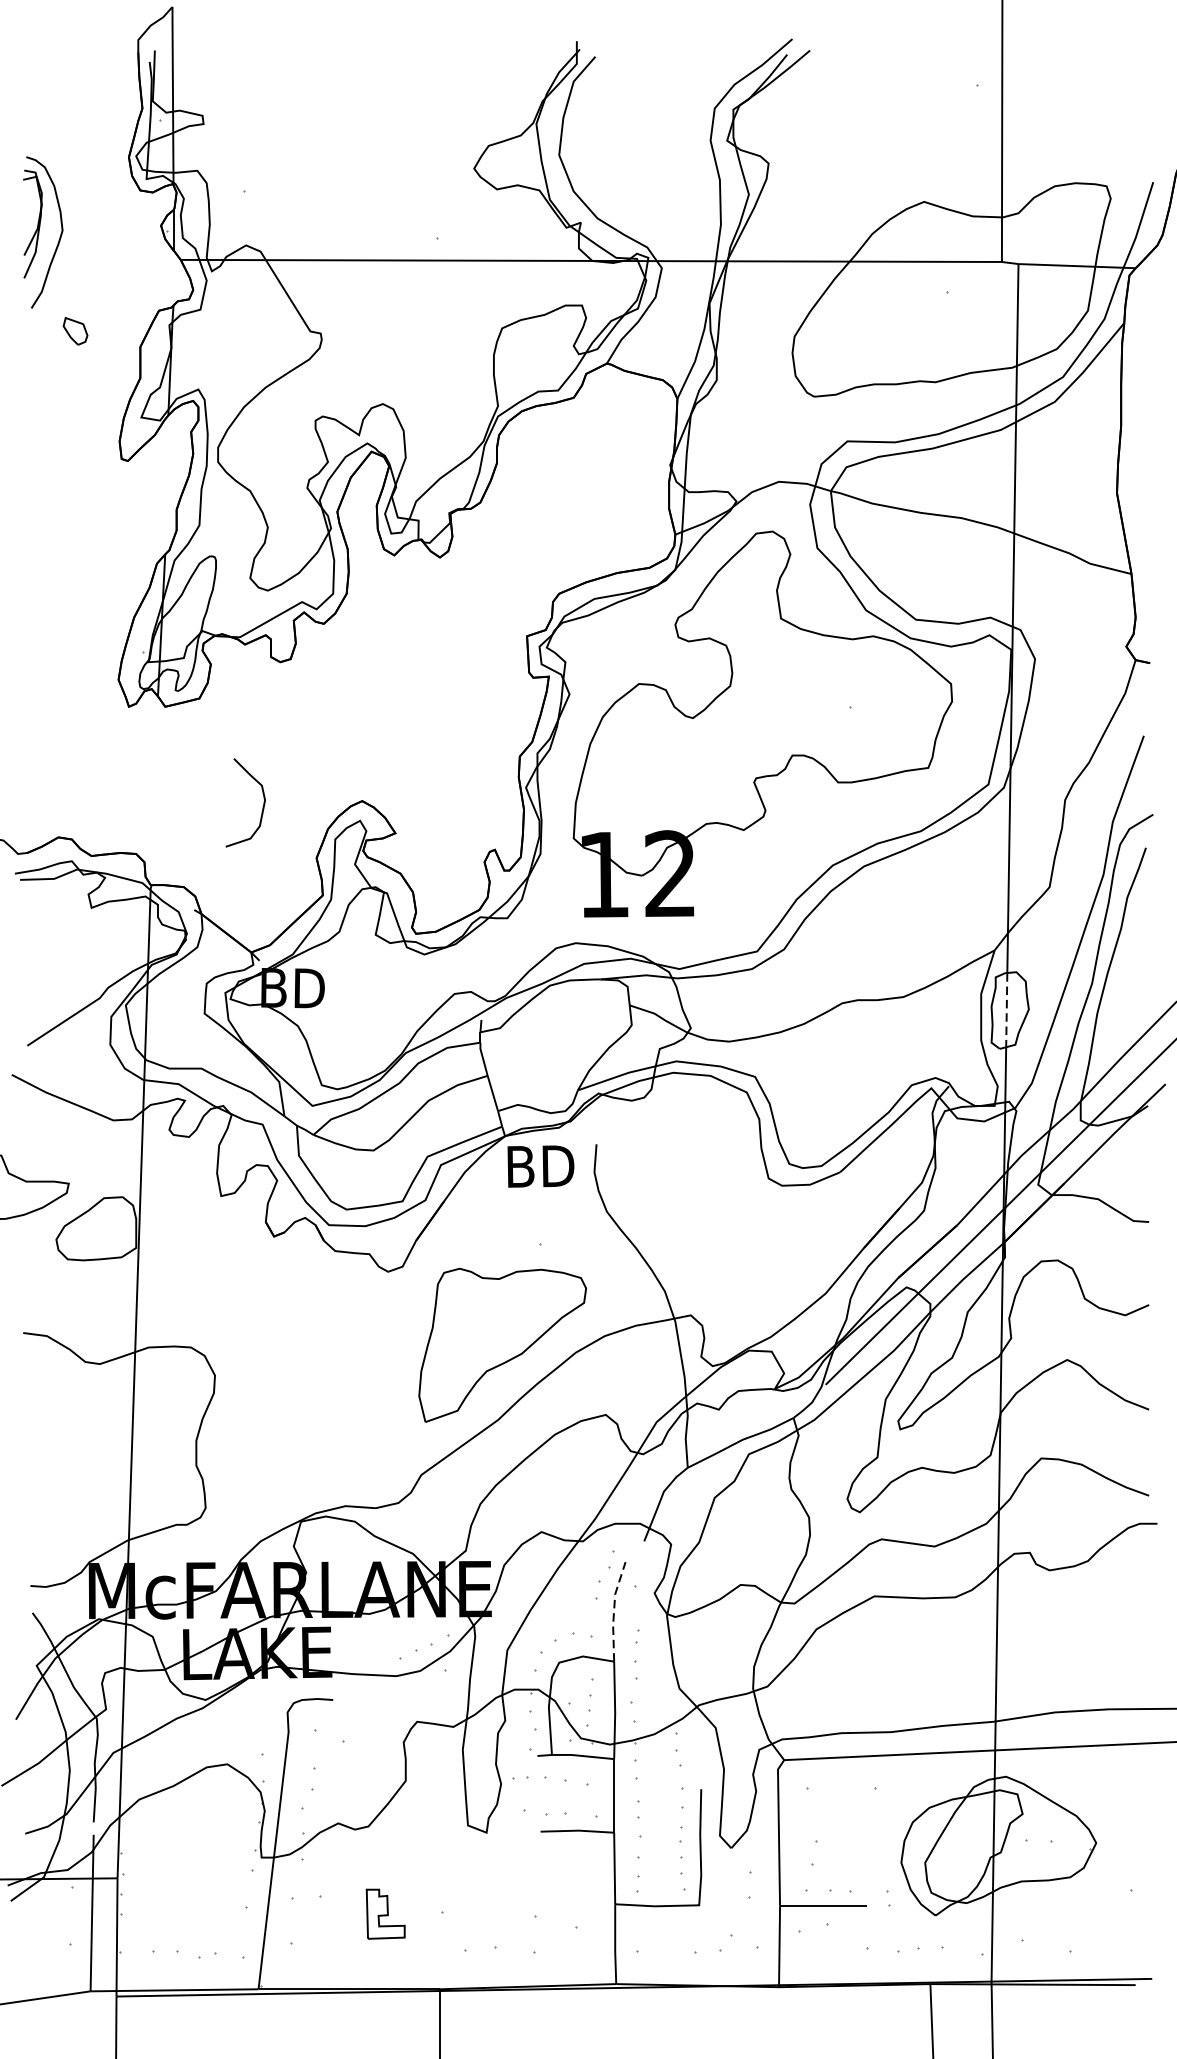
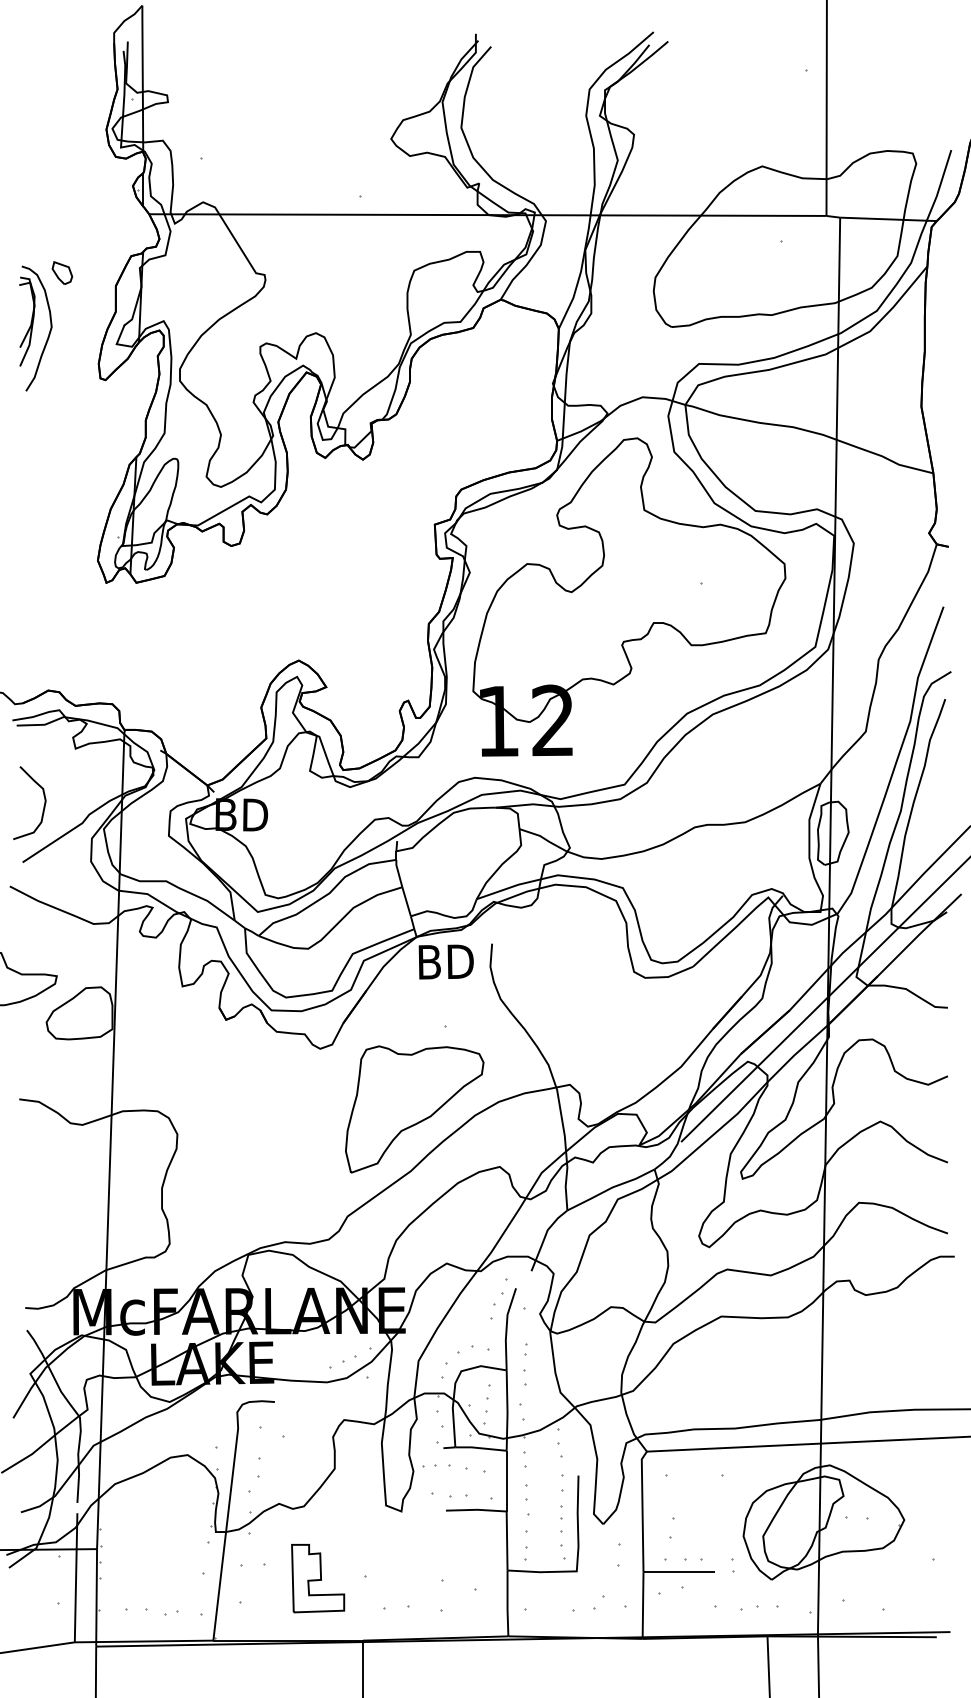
part: (42, 232) -> (35, 328), moved
curve: (262, 805) -> (43, 805), moved
line: (1006, 1010) -> (830, 833), dashed -> solid
line: (613, 1610) -> (506, 1328), dashed -> solid
part: (386, 1913) -> (318, 1578), size x1.67

